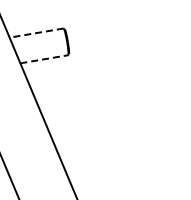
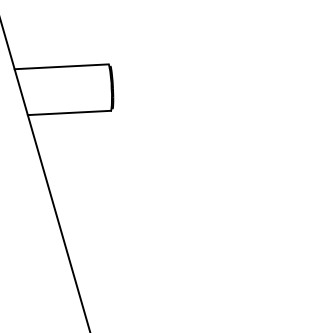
line: (36, 33) -> (61, 67), dashed -> solid
line: (44, 59) -> (69, 113), dashed -> solid

